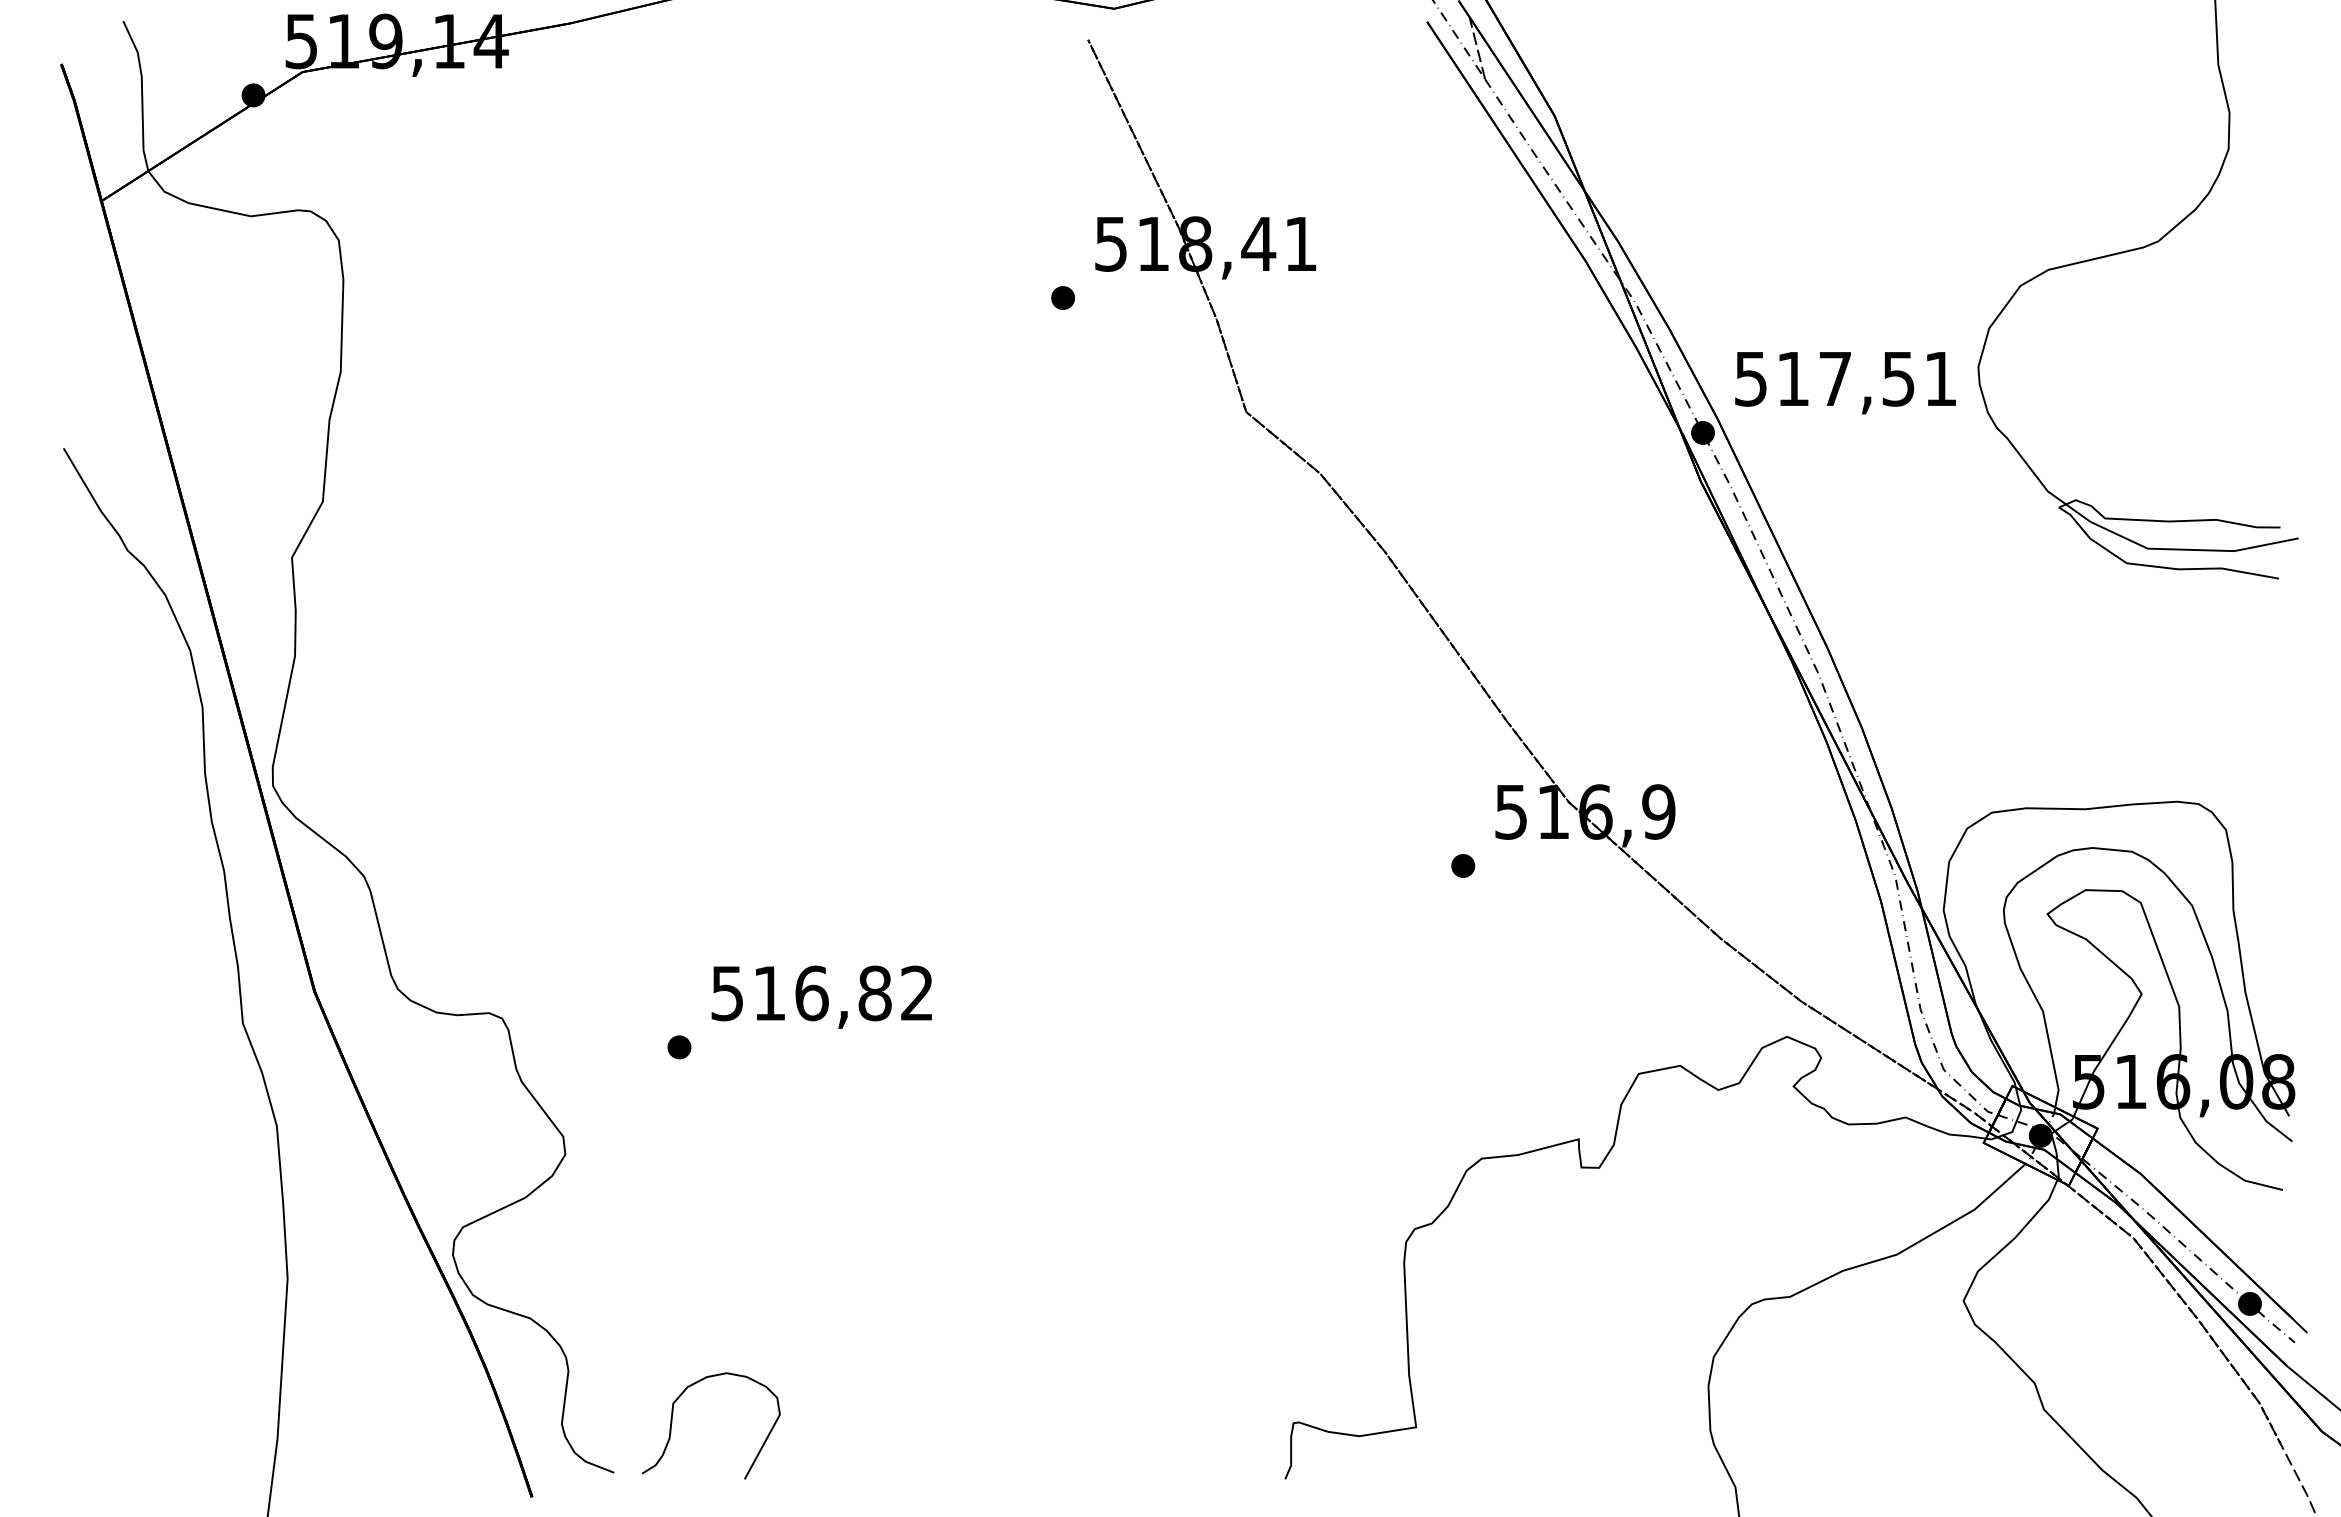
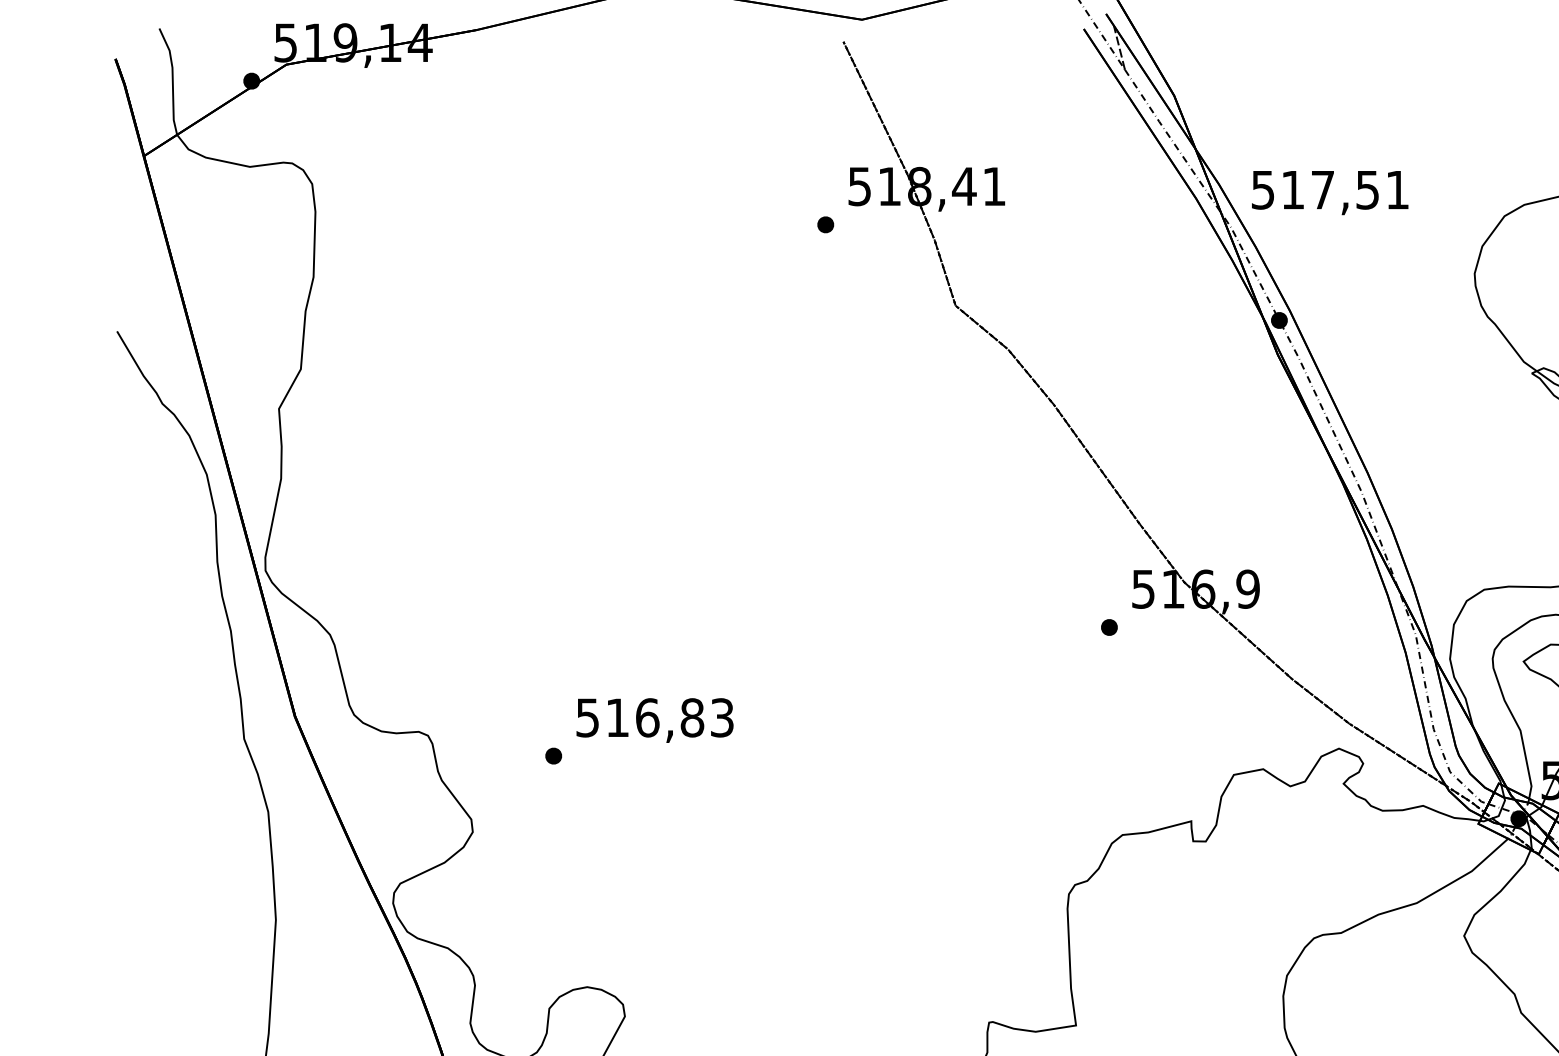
text: (1845, 383) -> (1330, 193), moved
text: (917, 993) -> (722, 717), 516,82 -> 516,83

